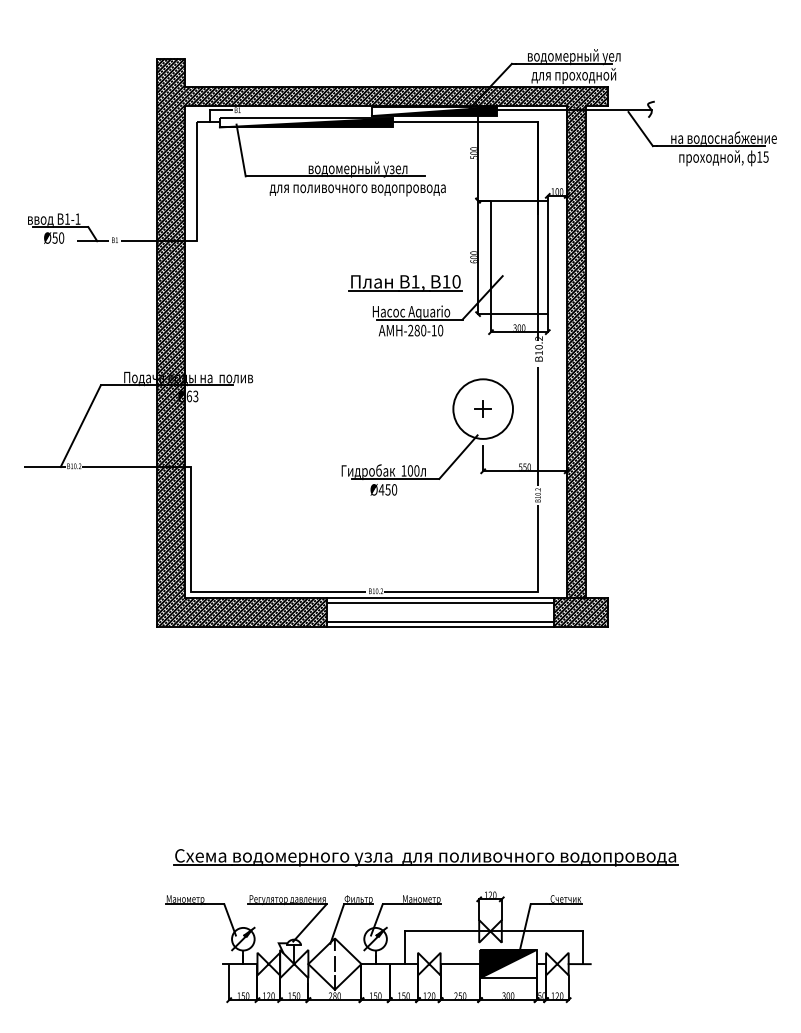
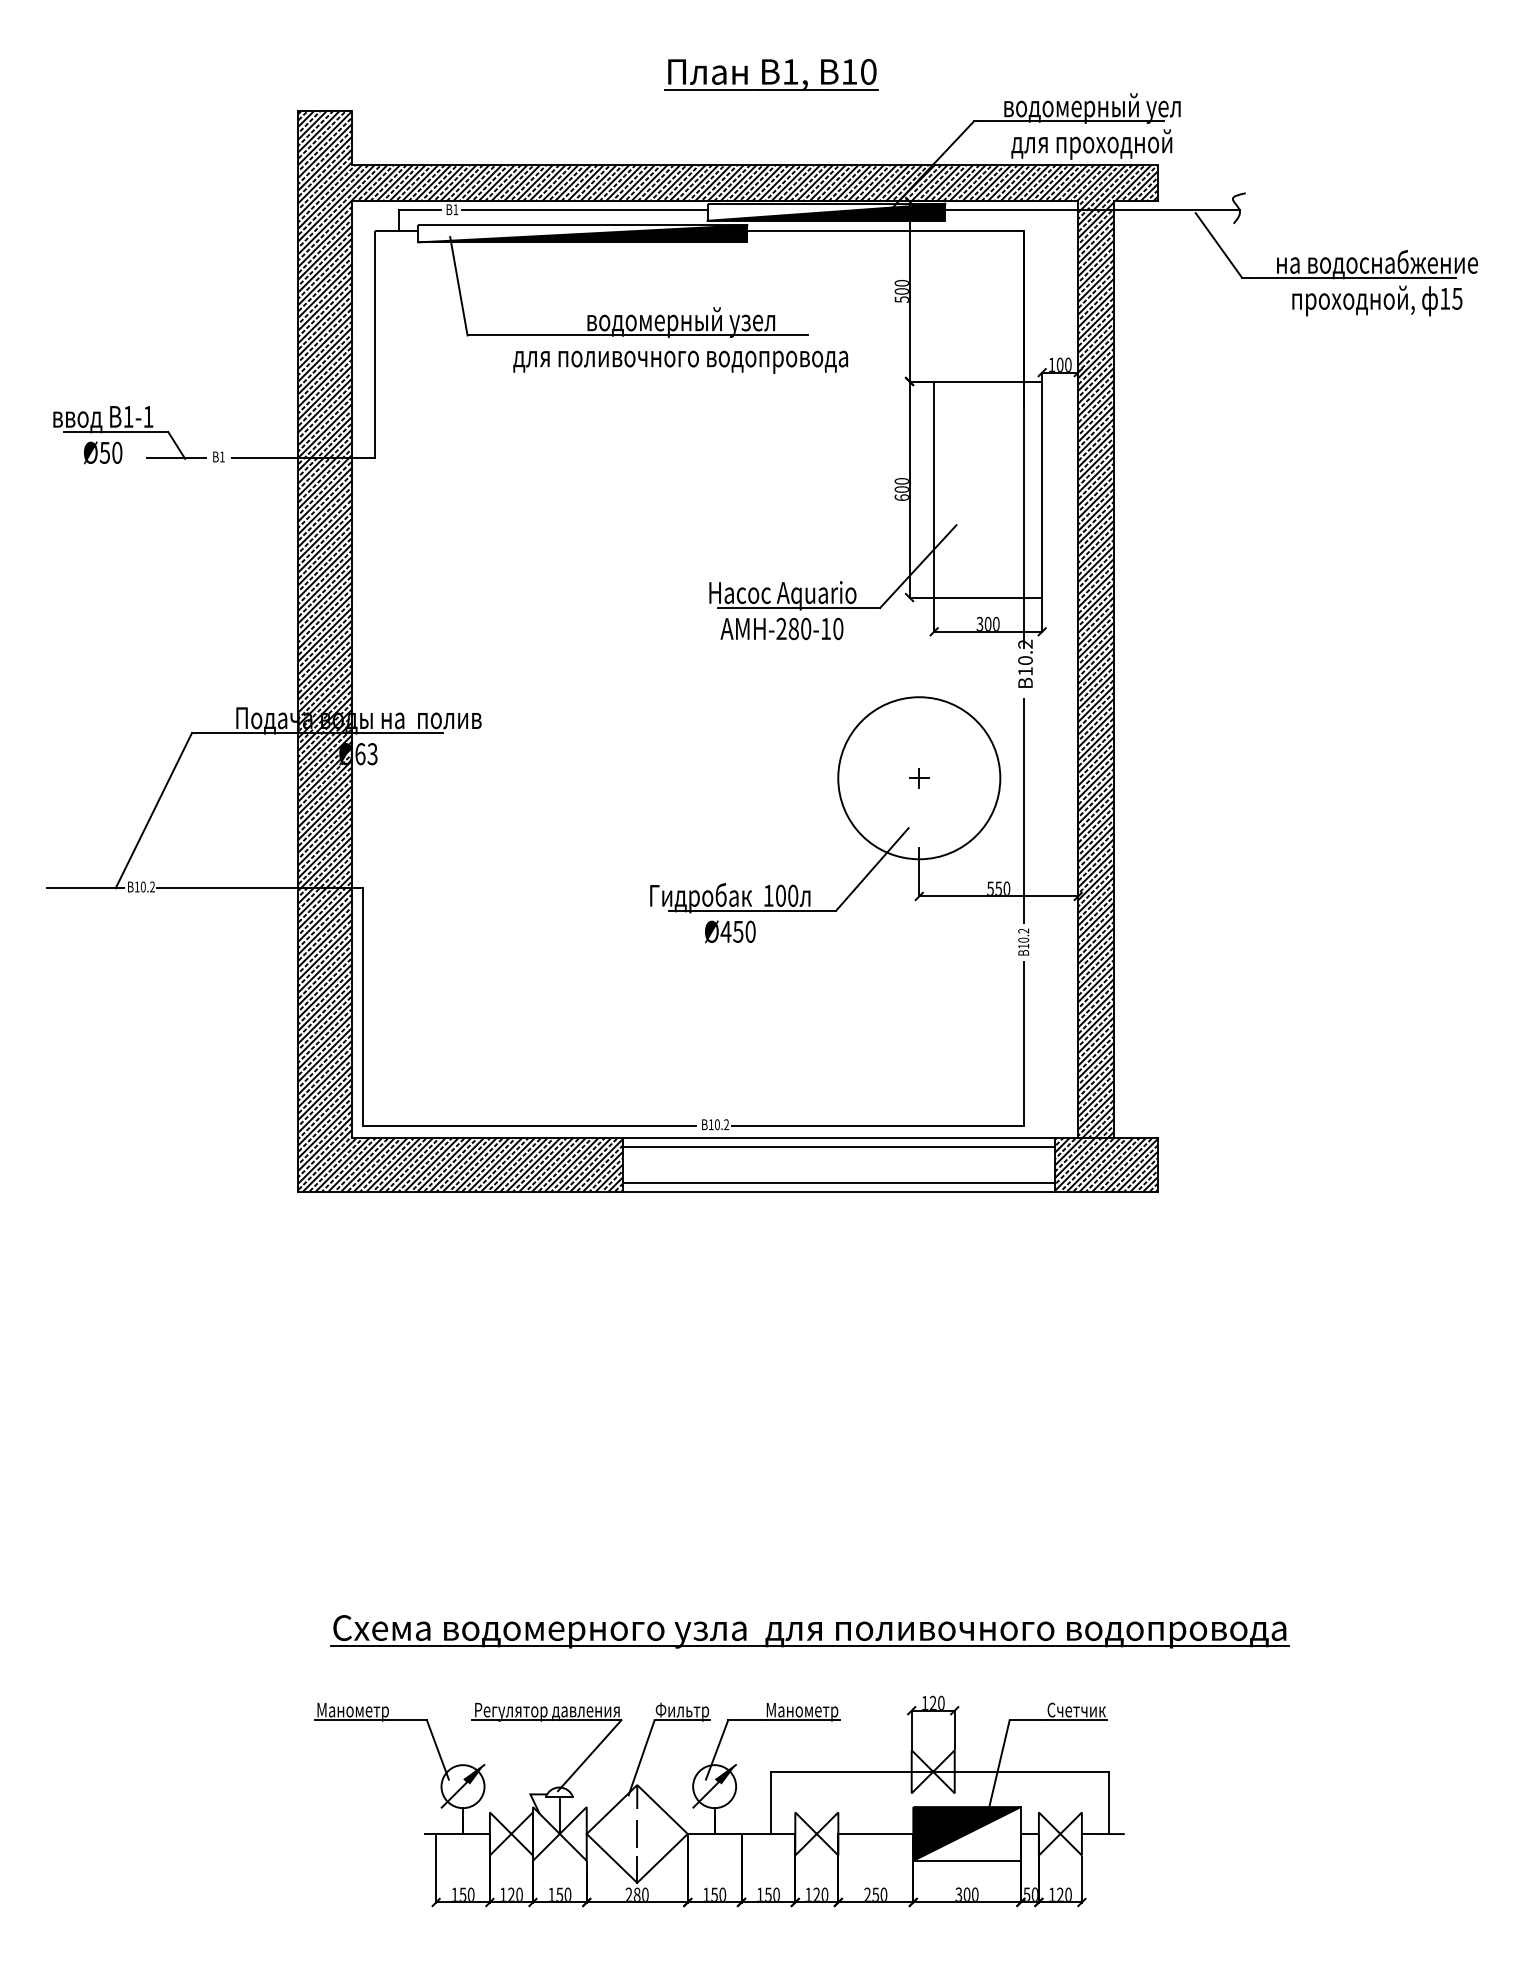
line: (306, 110) -> (583, 210), added
part: (405, 283) -> (771, 75), moved
circle: (482, 408) -> (917, 777), size x1.43
part: (482, 408) -> (917, 777), size x0.62

